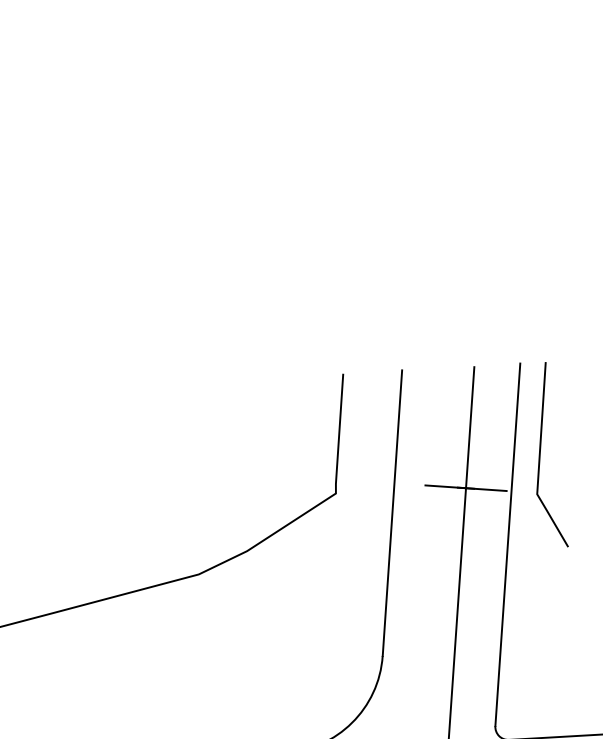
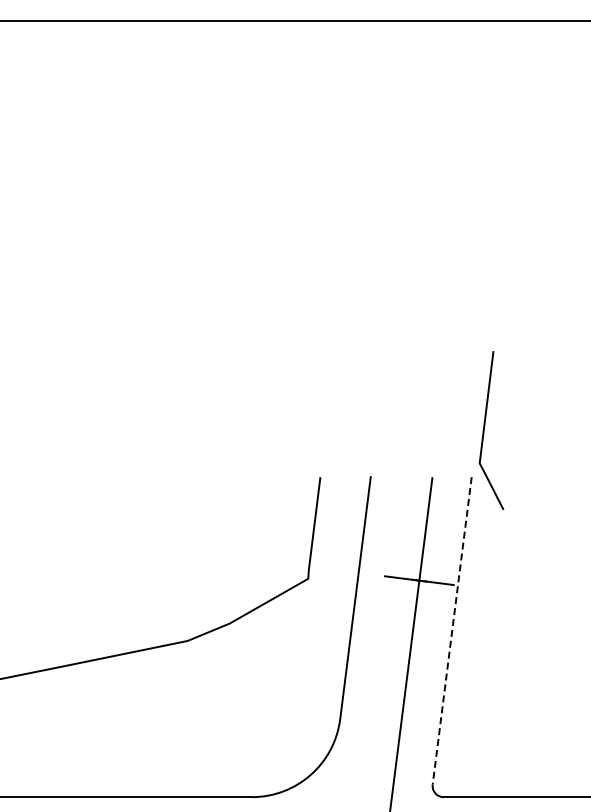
line: (540, 455) -> (484, 430), moved
line: (508, 544) -> (452, 630), solid -> dashed

